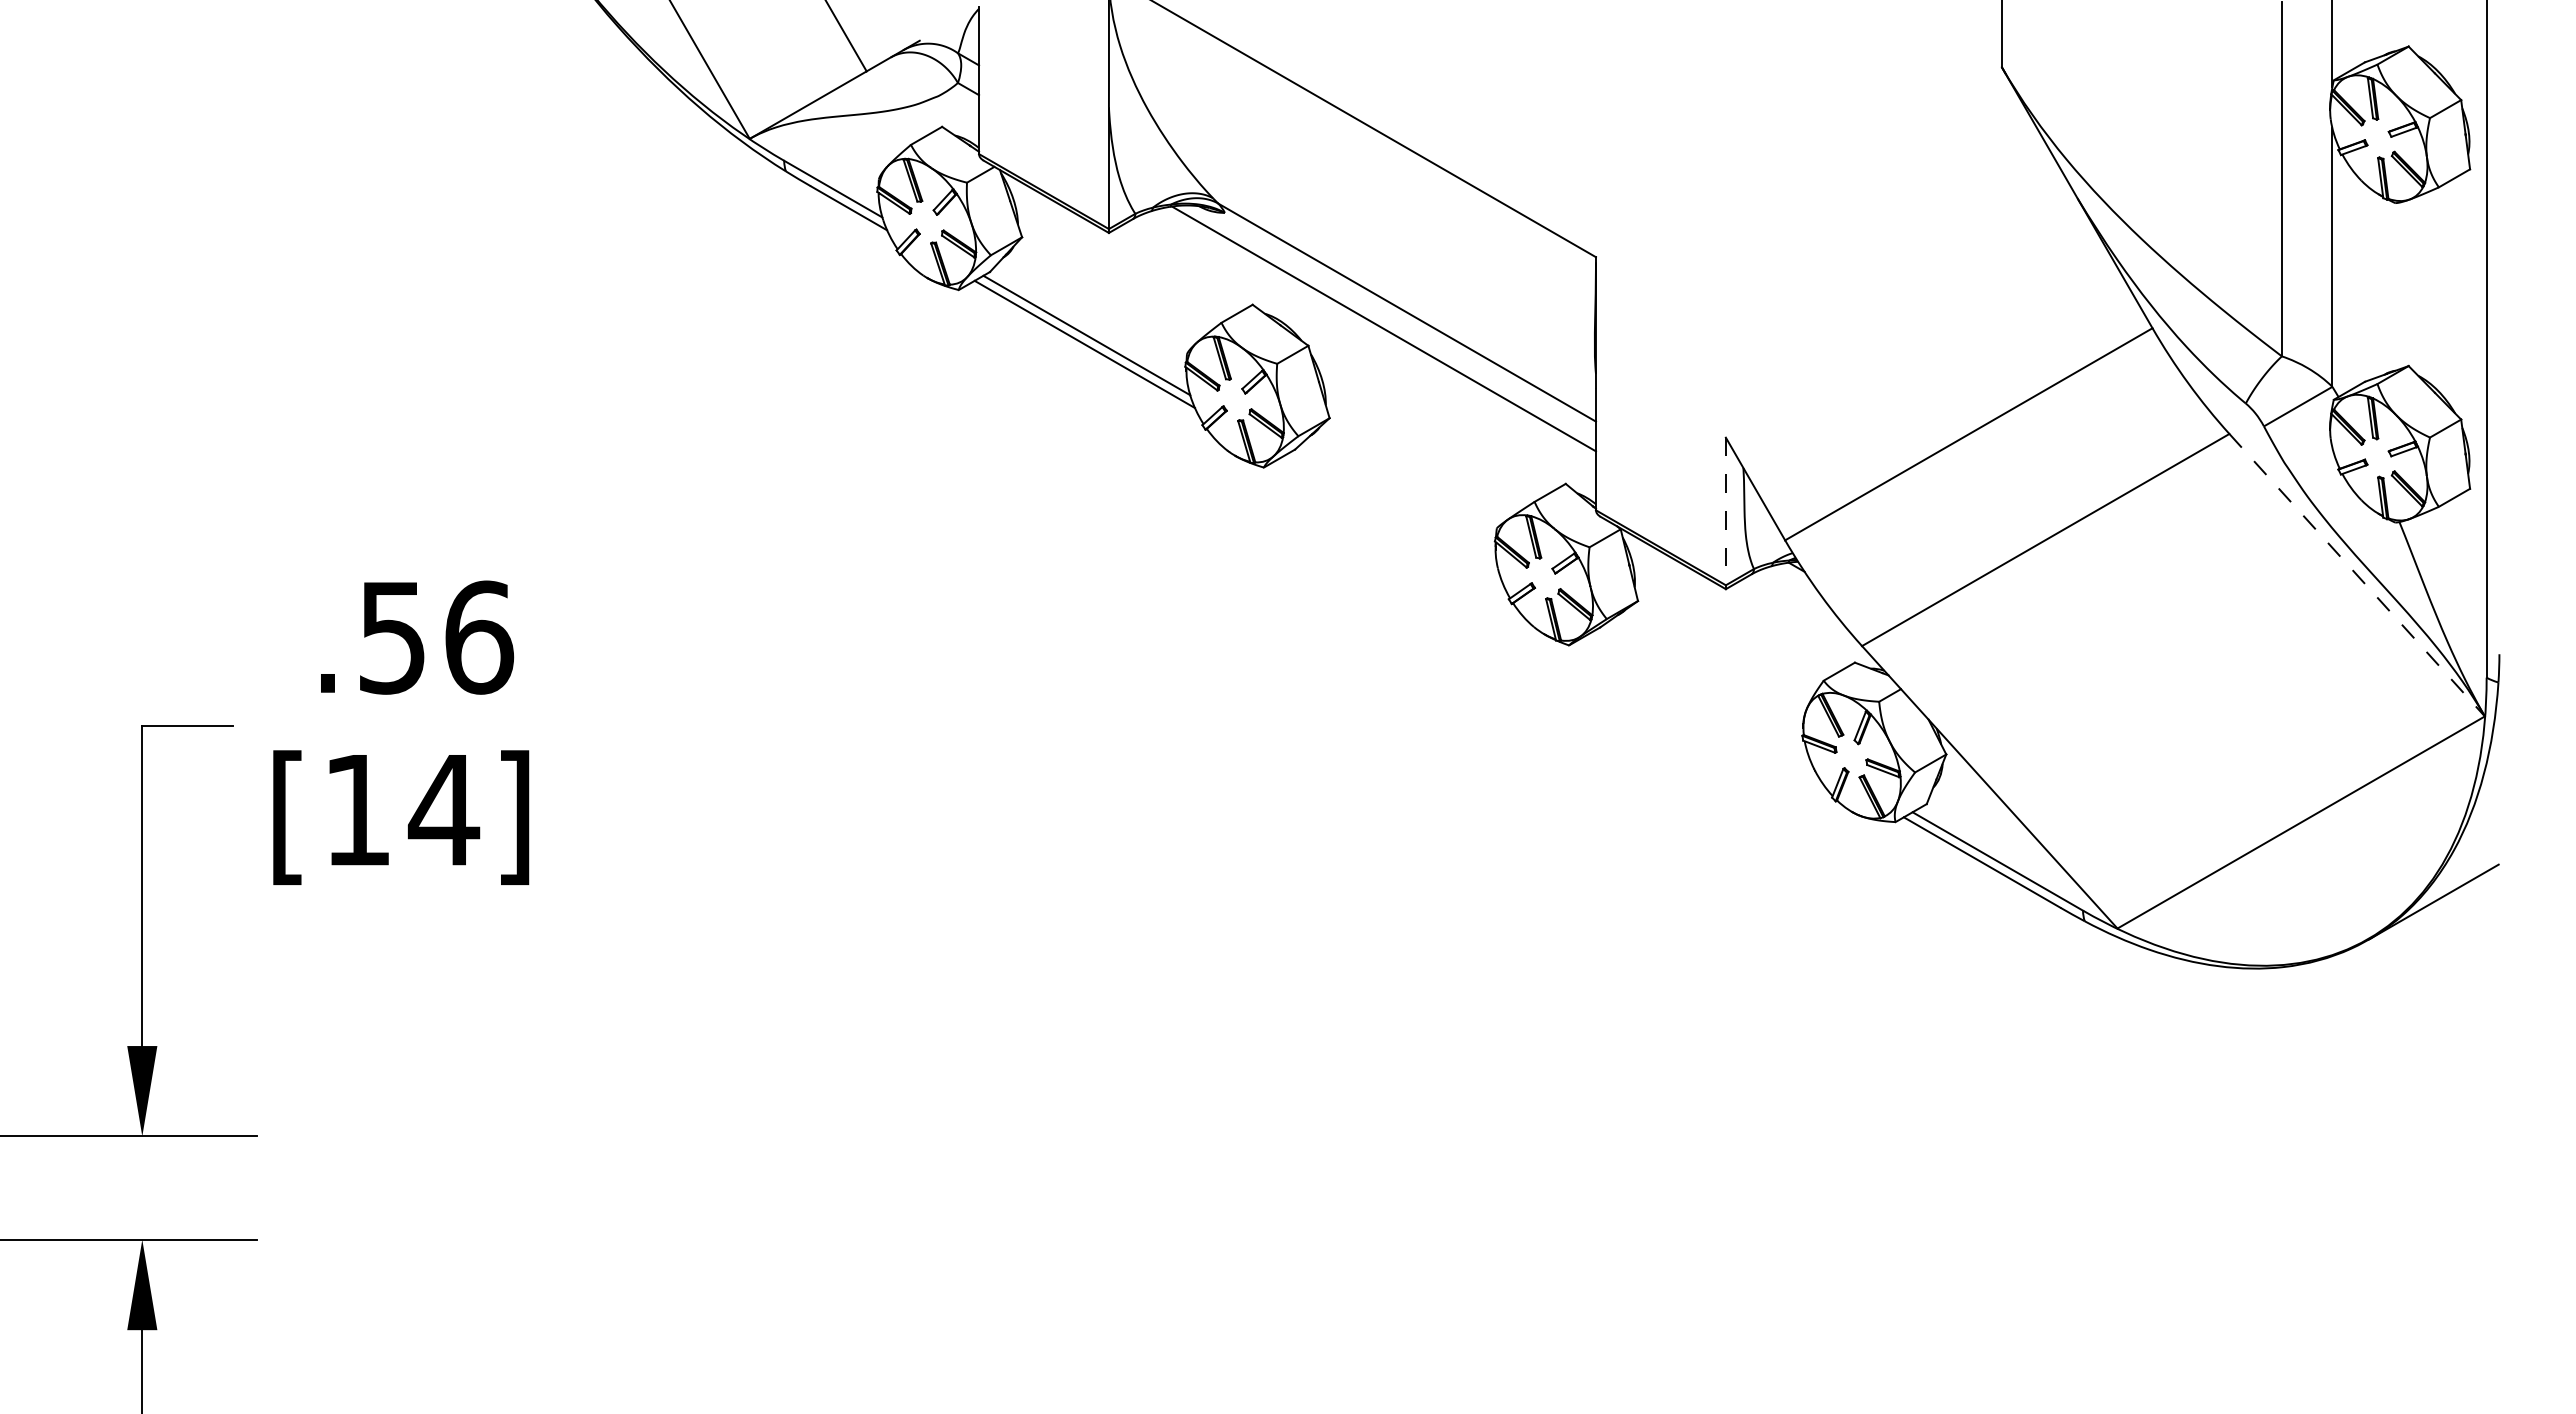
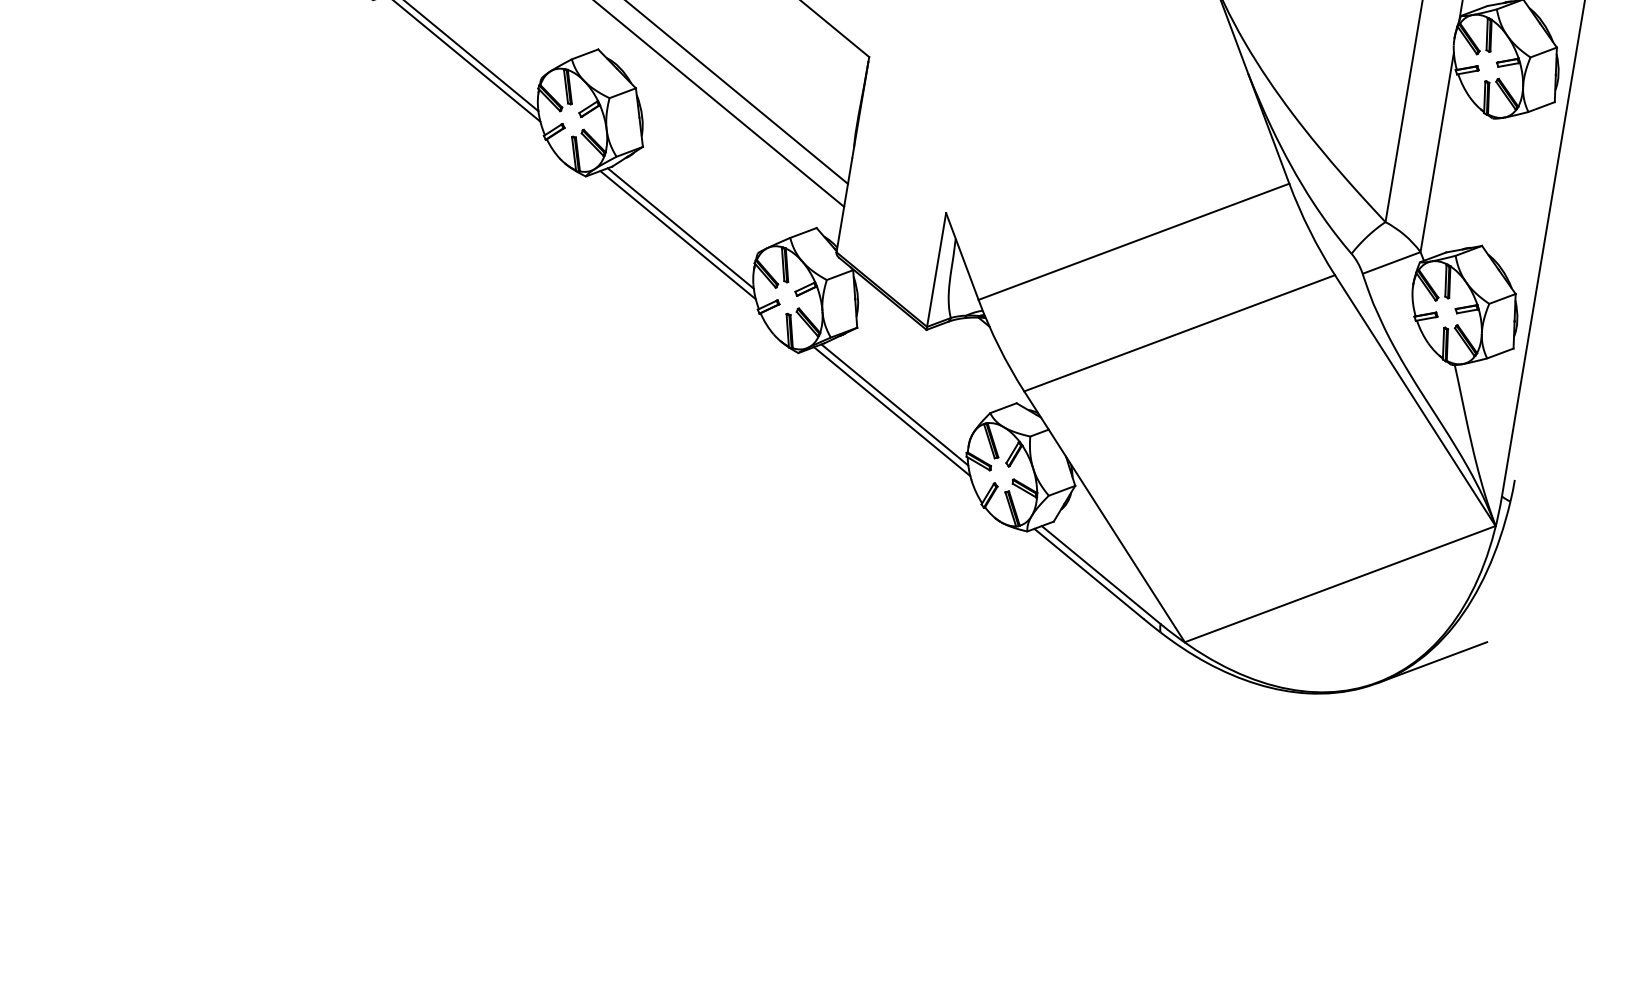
line: (1725, 511) -> (936, 269), dashed -> solid
line: (1394, 512) -> (680, 227), added
line: (1392, 521) -> (678, 234), added
line: (2357, 575) -> (1415, 400), dashed -> solid
line: (1701, 690) -> (894, 404), added
line: (1699, 699) -> (891, 411), added

